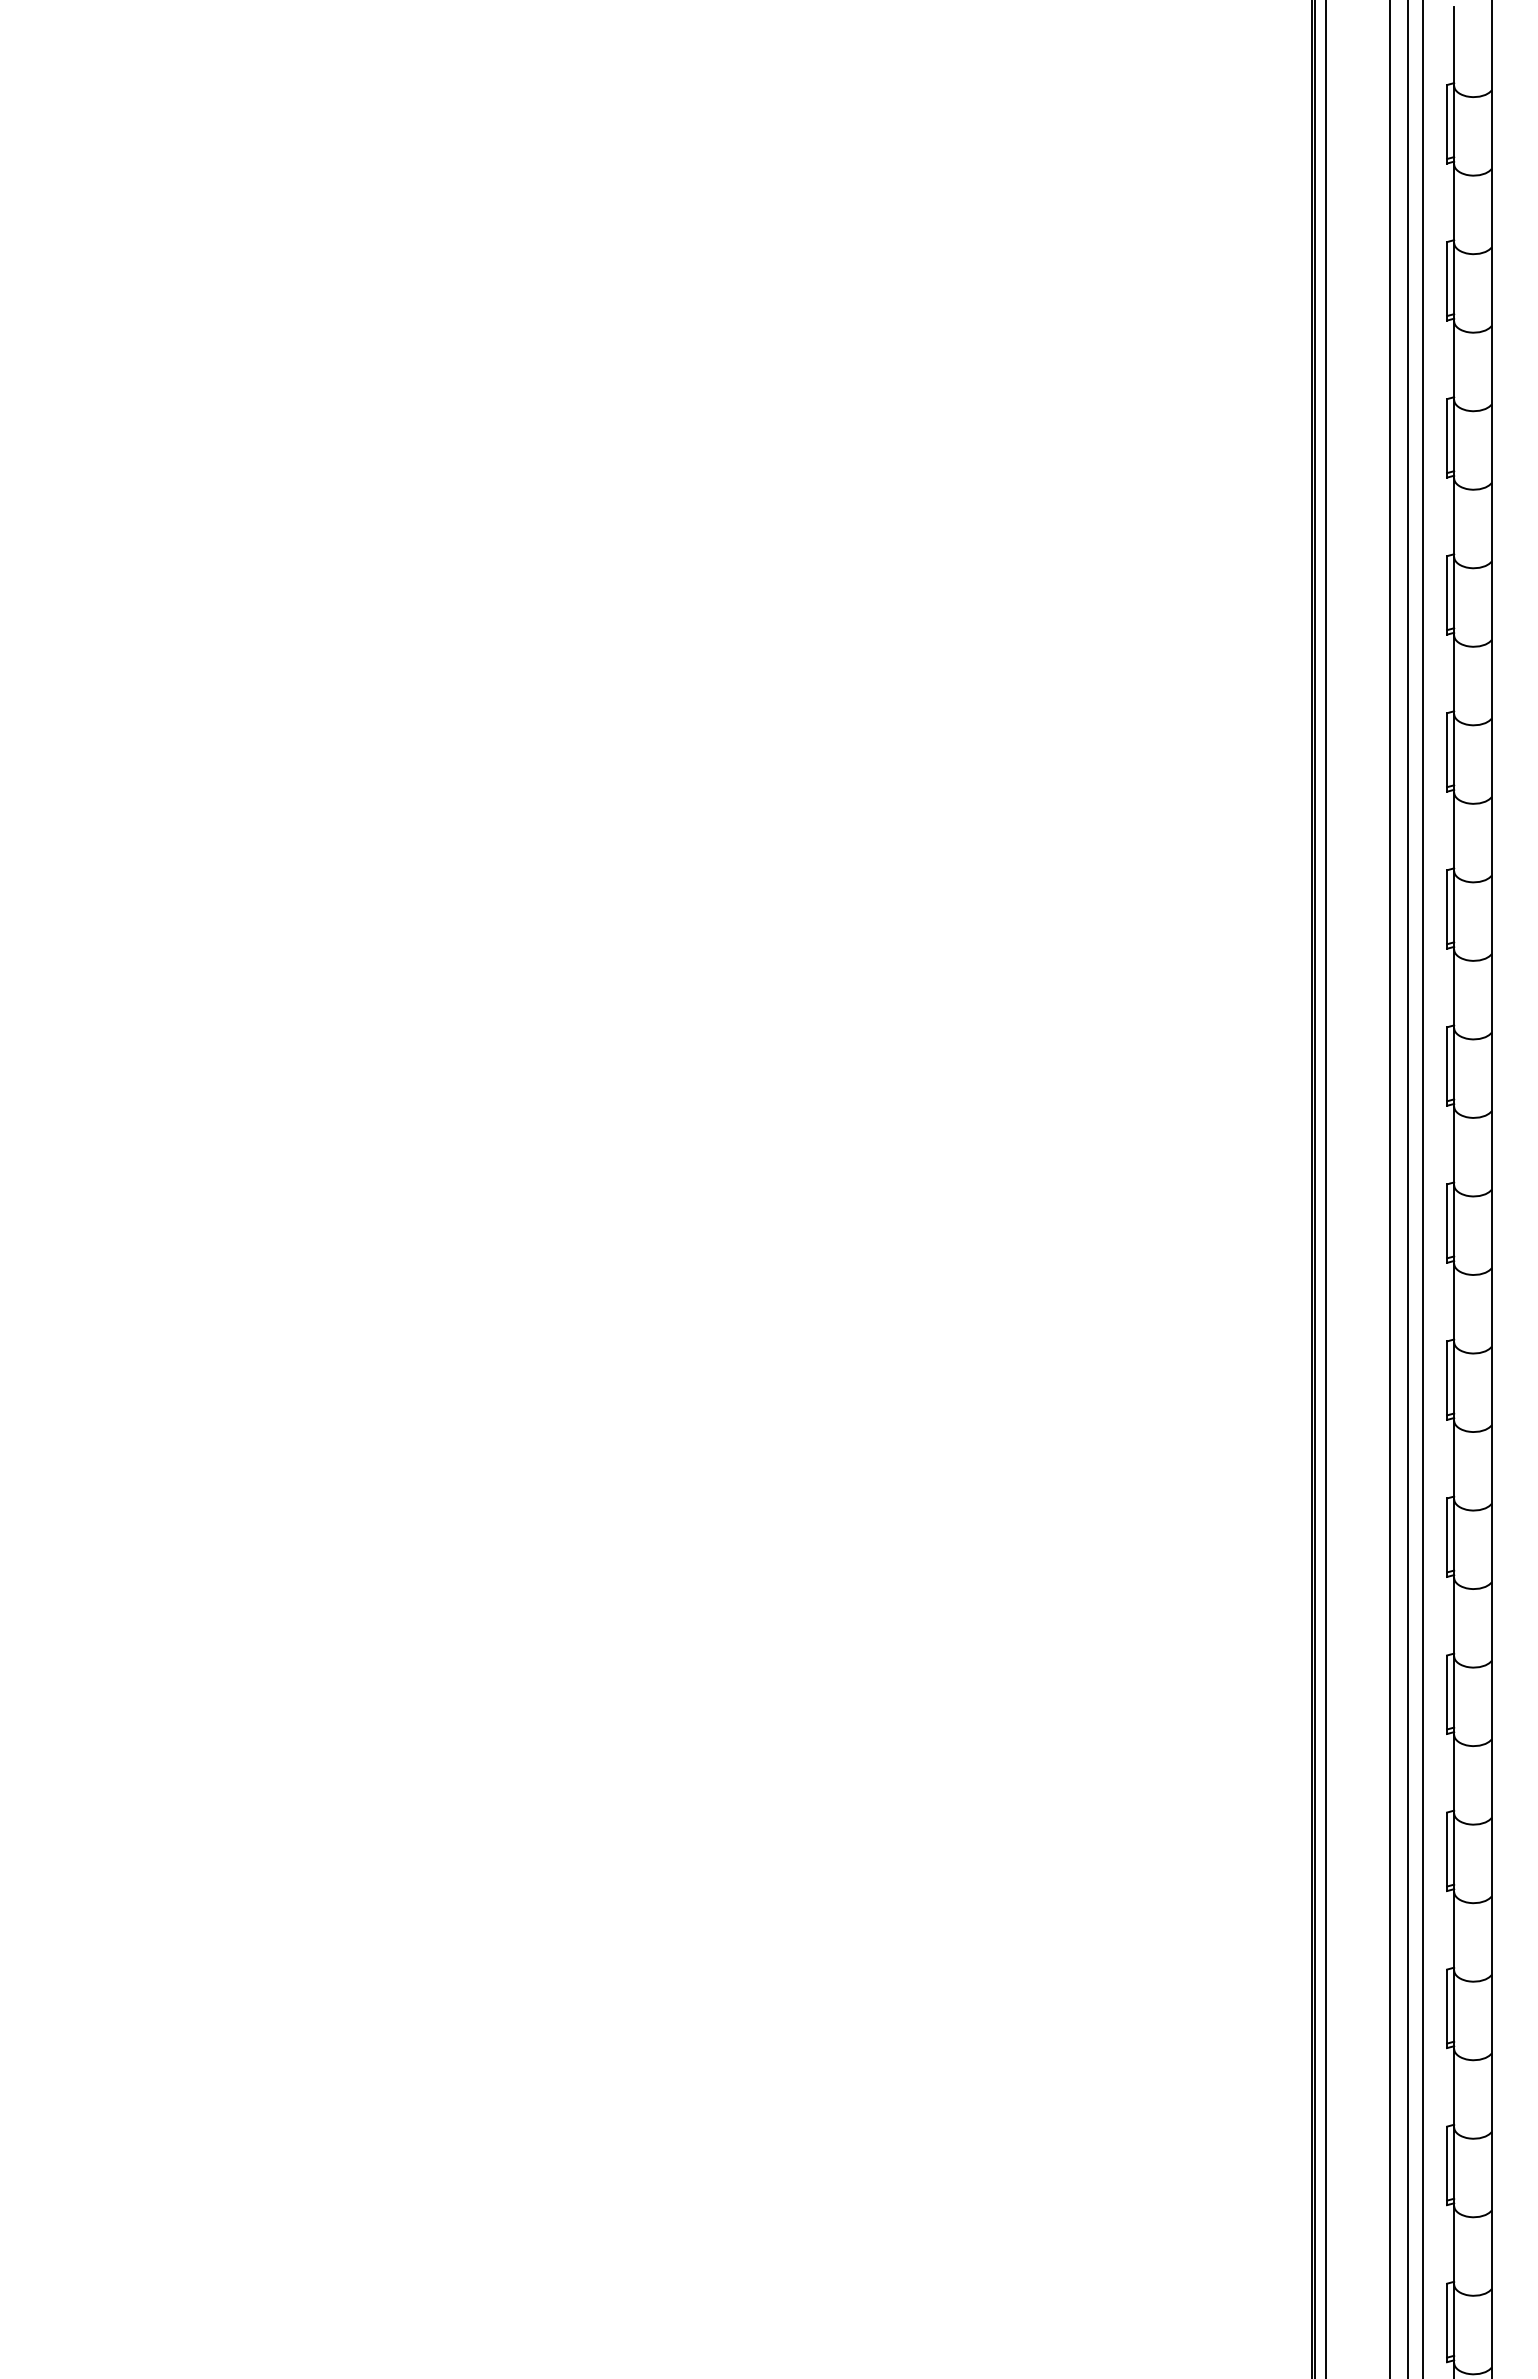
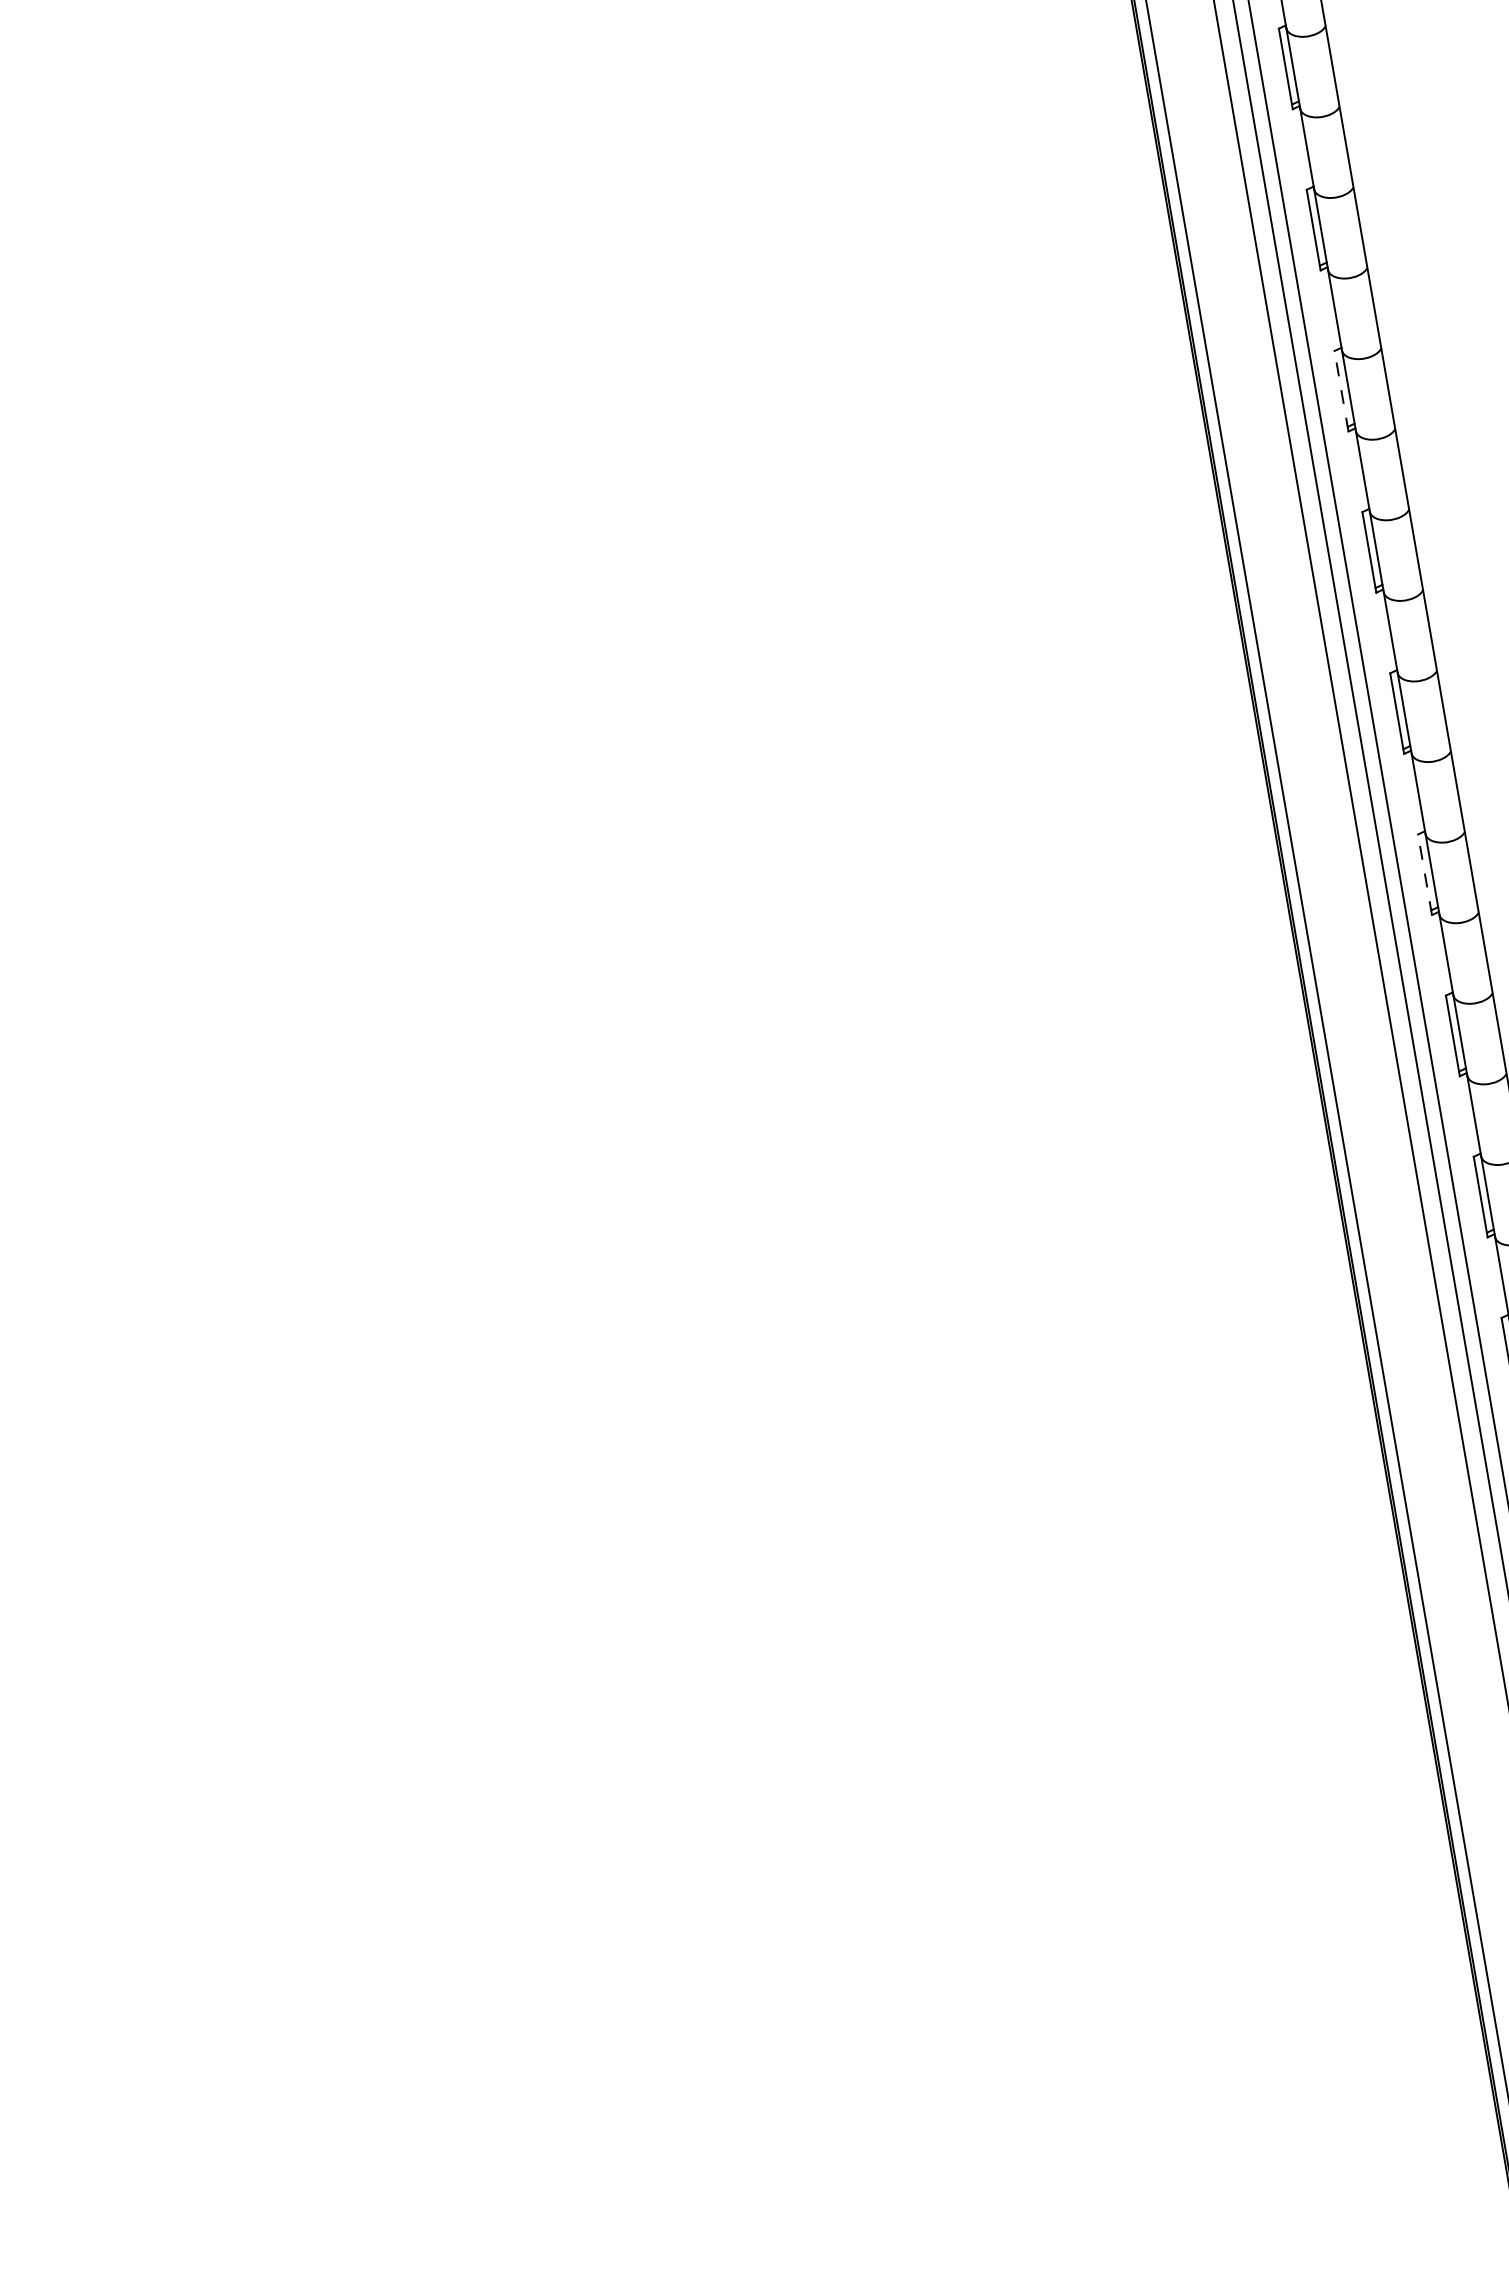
line: (1447, 594) -> (1341, 390), solid -> dashed
line: (1447, 1066) -> (1425, 874), solid -> dashed

